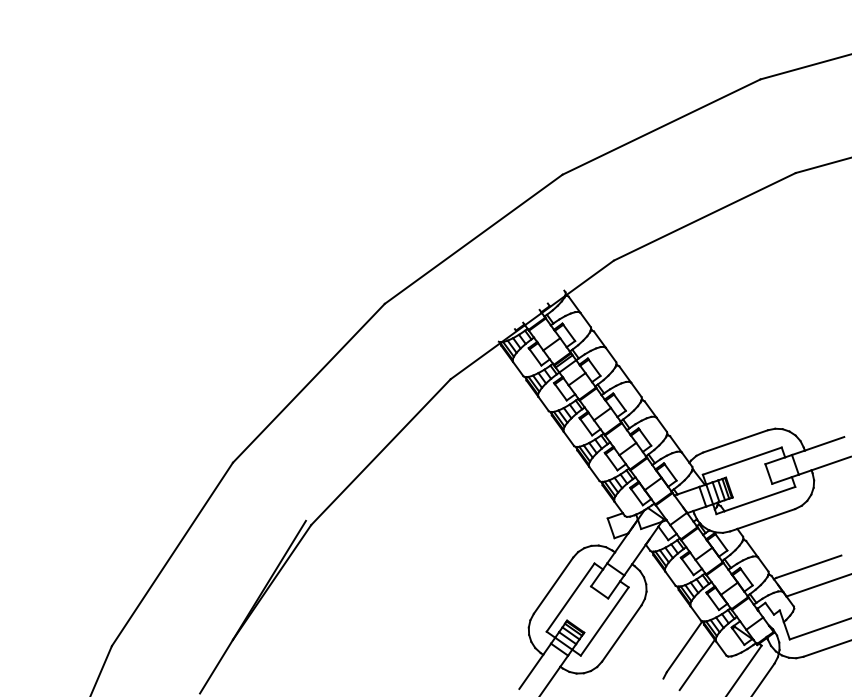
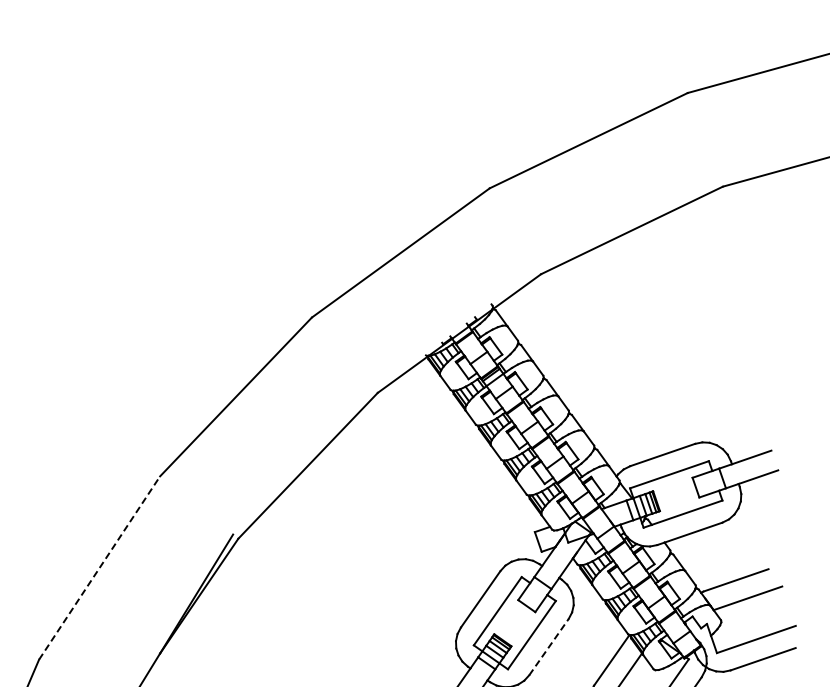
line: (172, 554) -> (99, 568), solid -> dashed
line: (622, 633) -> (549, 647), solid -> dashed

